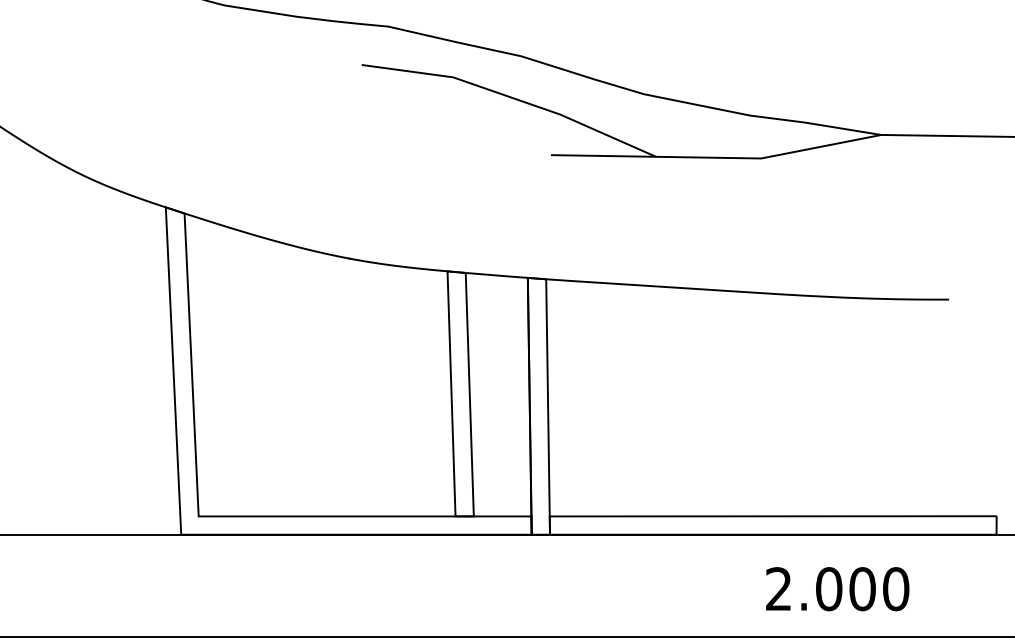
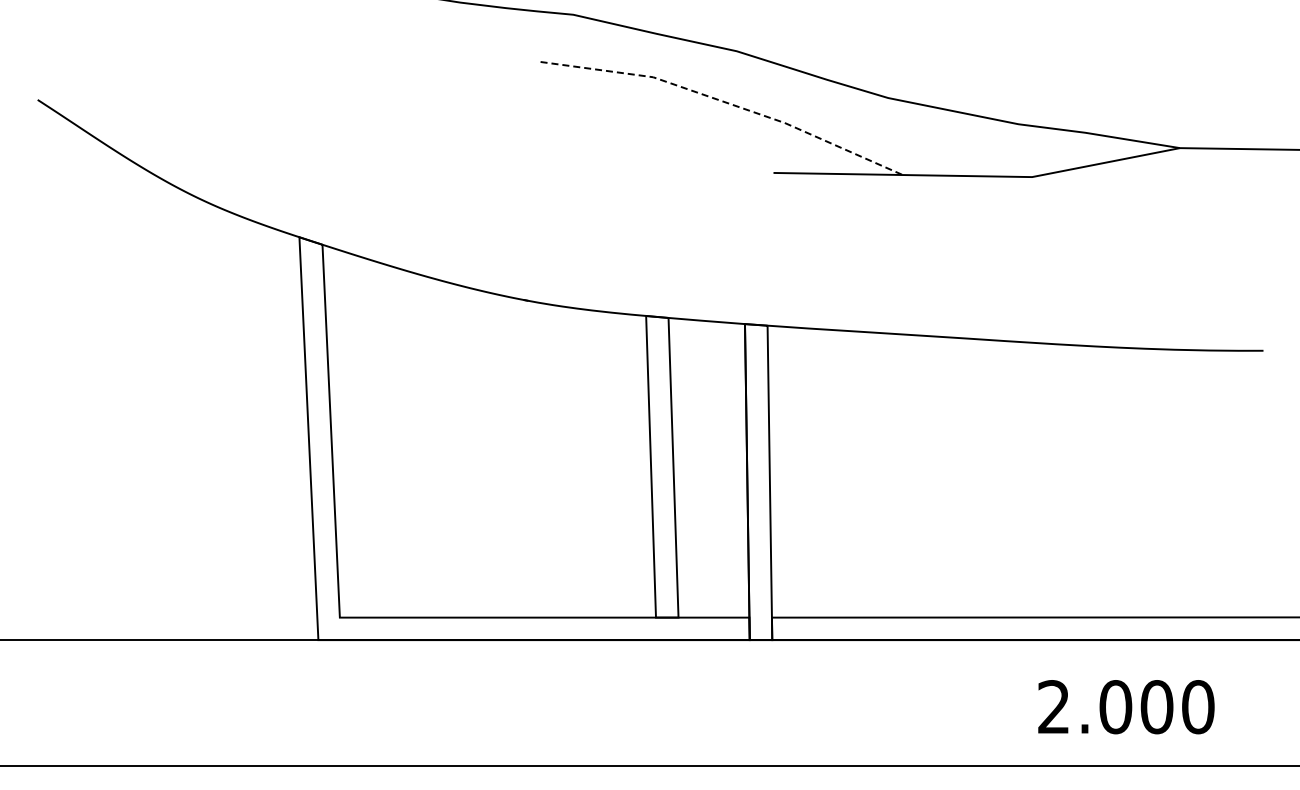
line: (512, 97) -> (726, 102), solid -> dashed

